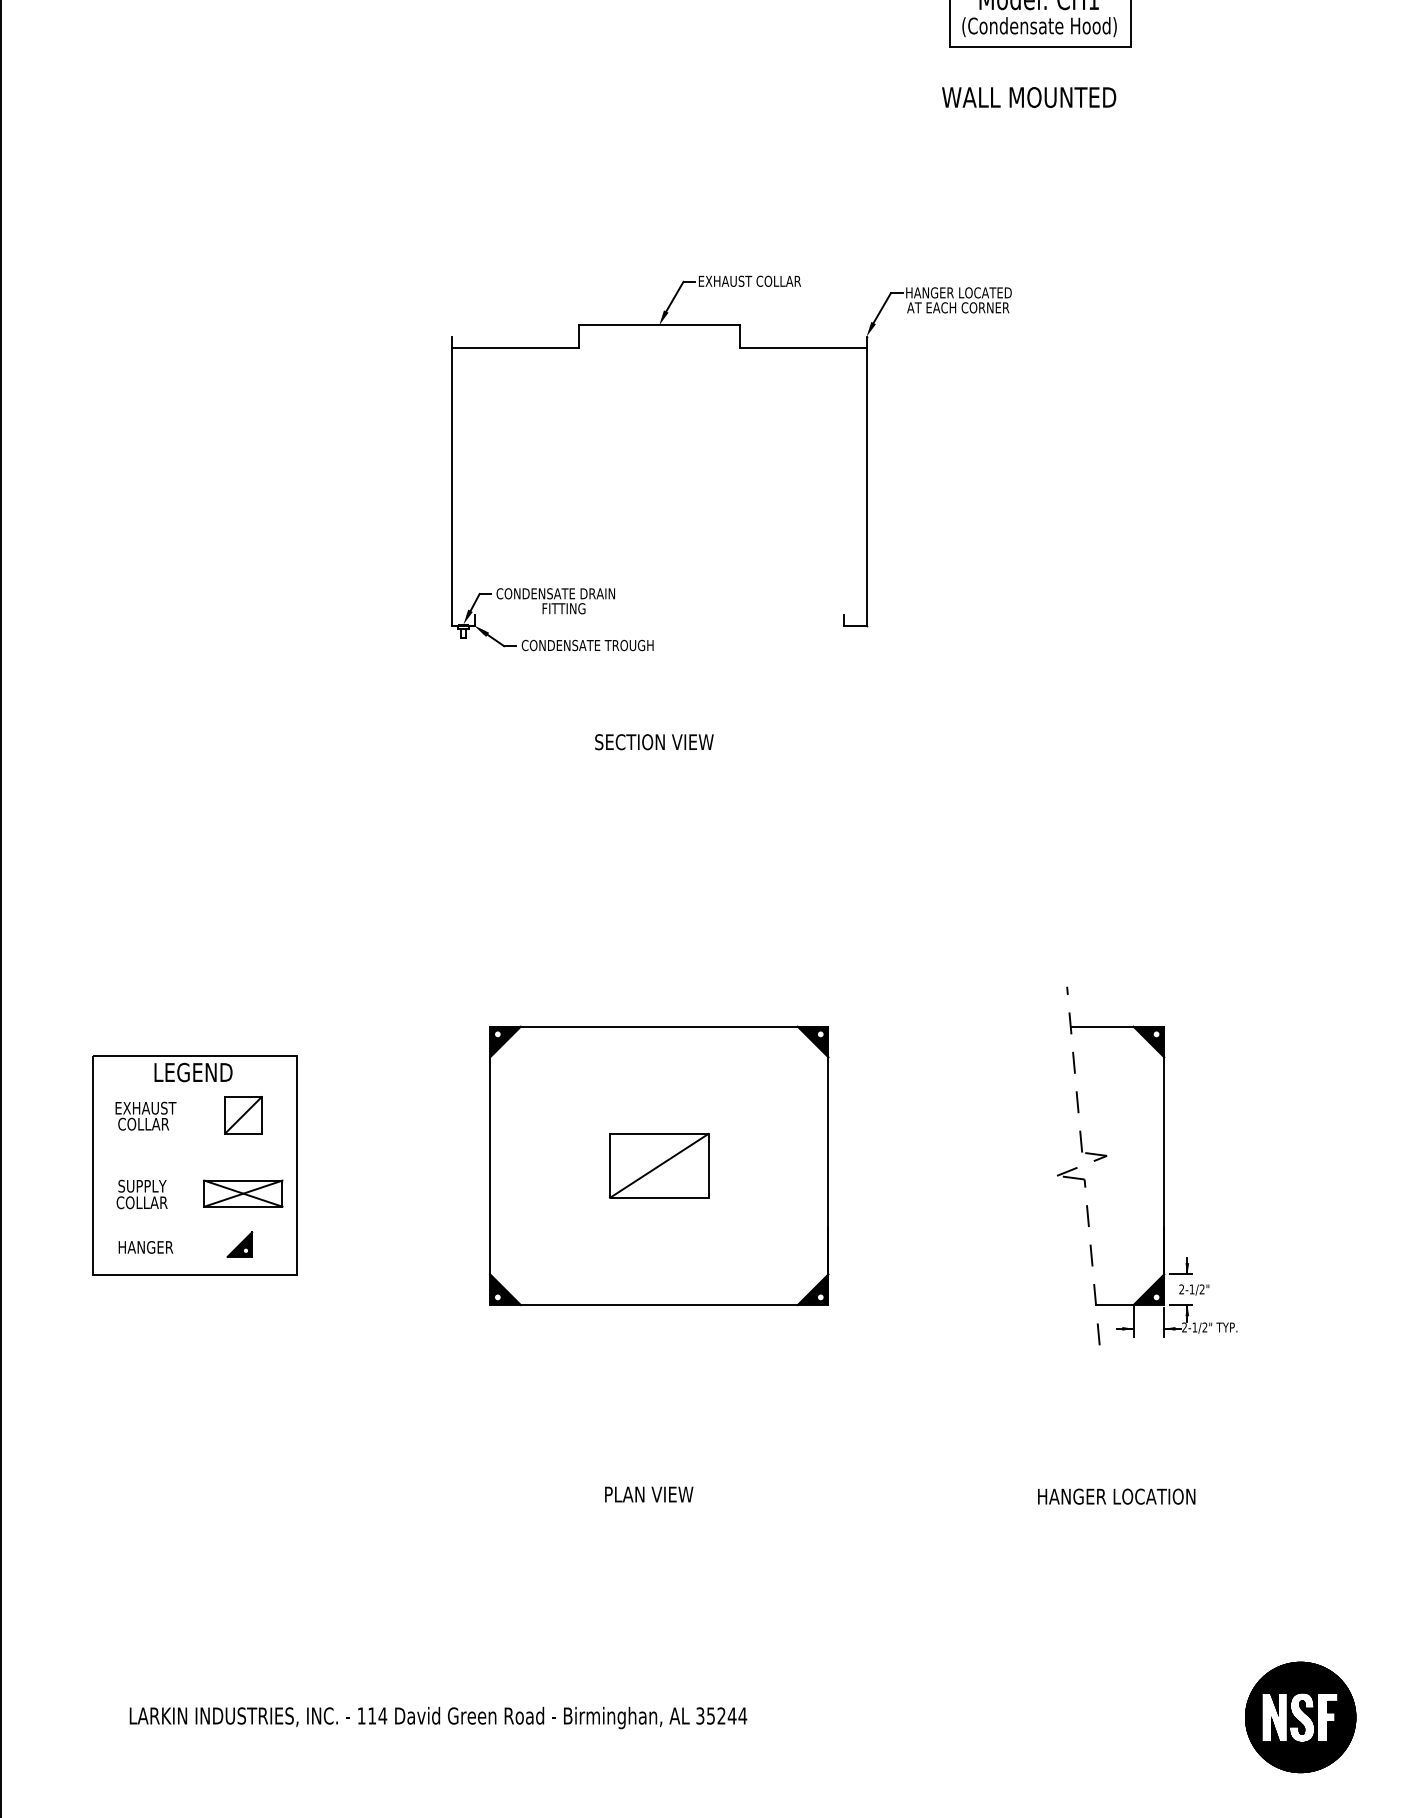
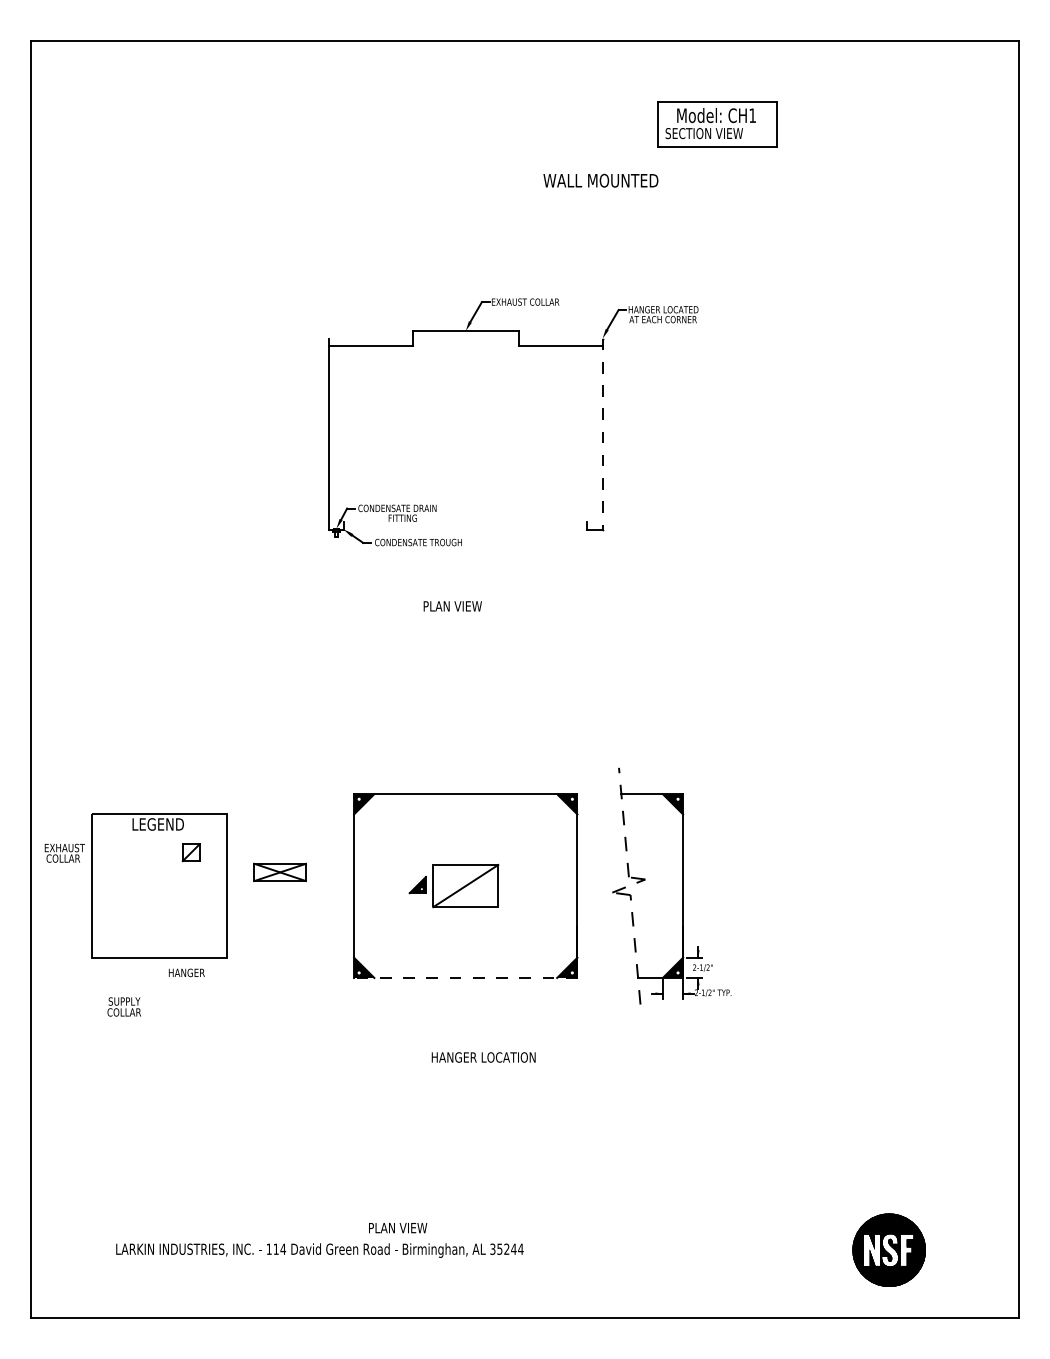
text: (1039, 25) -> (716, 133), (Condensate Hood) -> SECTION VIEW
text: (1028, 97) -> (600, 180), moved
line: (866, 481) -> (602, 434), solid -> dashed
text: (654, 742) -> (462, 606), SECTION VIEW -> PLAN VIEW
text: (145, 1114) -> (64, 852), moved
part: (243, 1114) -> (191, 852), size x0.7
part: (1163, 1164) -> (682, 885), moved
part: (242, 1192) -> (279, 871), moved
text: (140, 1193) -> (123, 1006), moved
part: (239, 1245) -> (417, 885), moved
text: (145, 1246) -> (186, 972), moved
line: (658, 1304) -> (465, 977), solid -> dashed
text: (649, 1495) -> (398, 1228), moved
text: (1116, 1496) -> (483, 1057), moved

